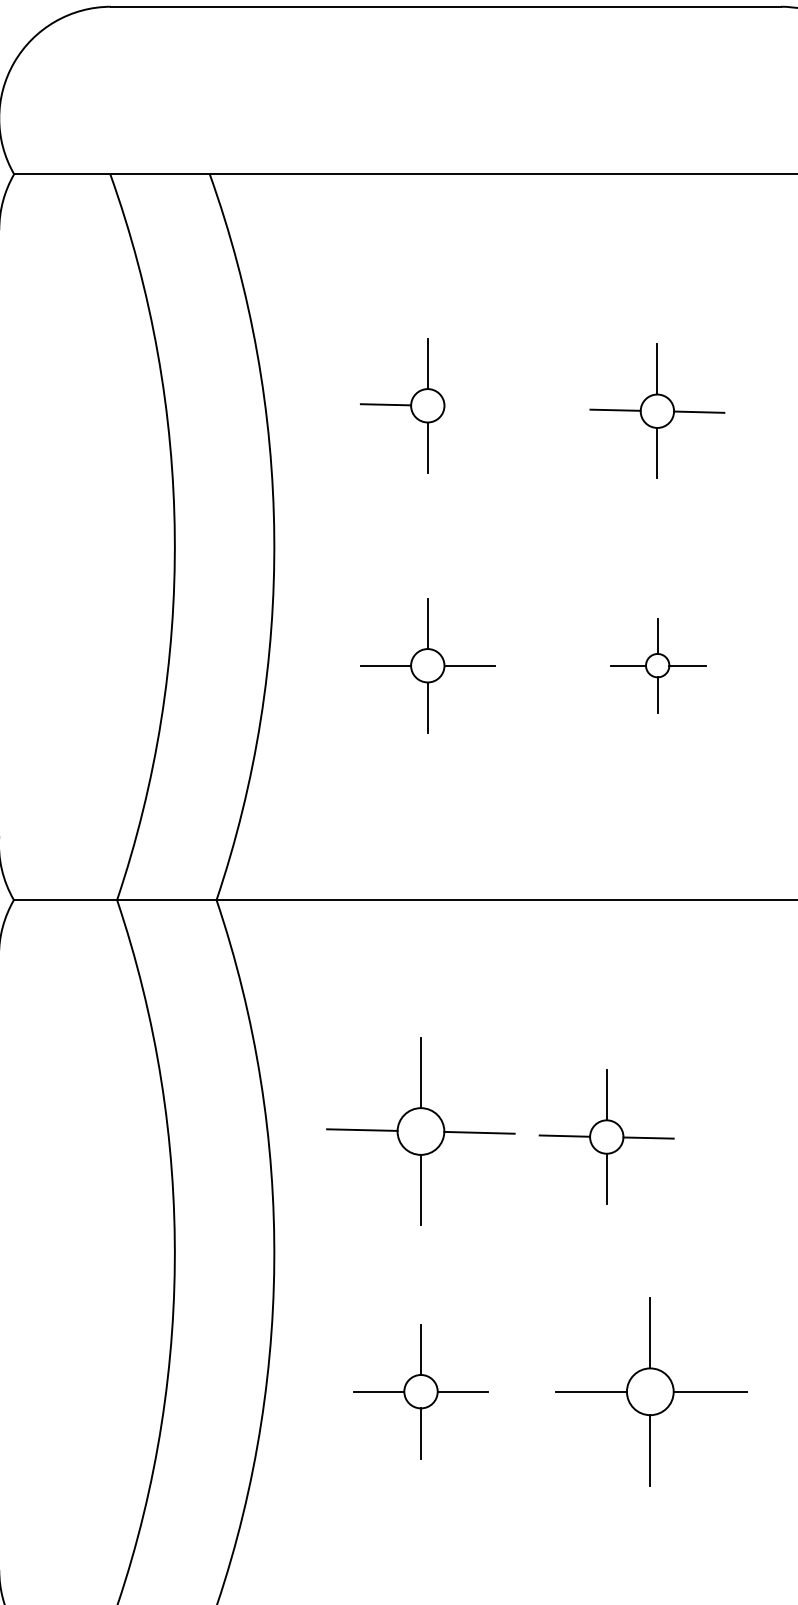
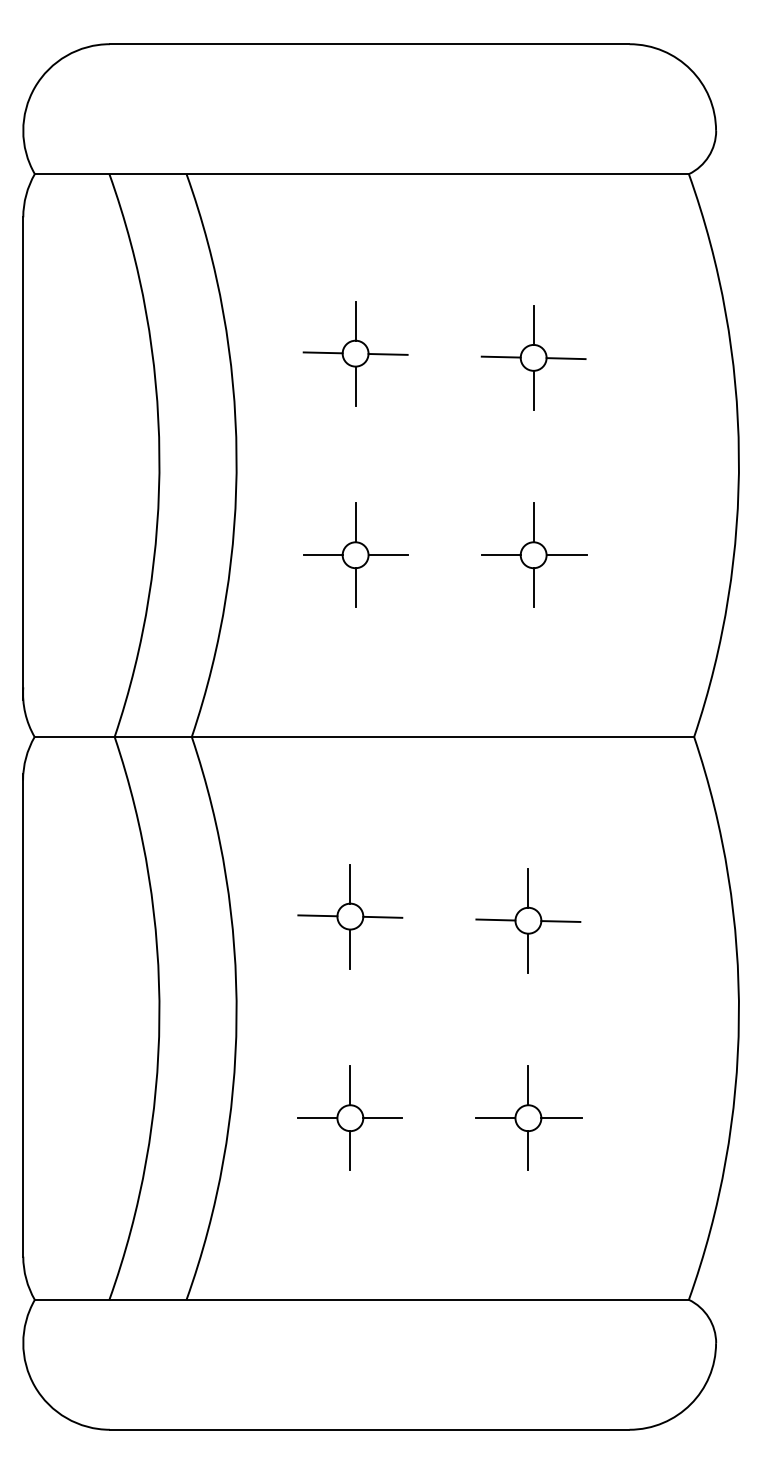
line: (468, 405) -> (387, 353), added
part: (658, 664) -> (534, 554), size x1.43
part: (421, 1131) -> (350, 916), size x0.71
part: (606, 1136) -> (528, 920), moved
part: (650, 1390) -> (528, 1117), size x0.71

